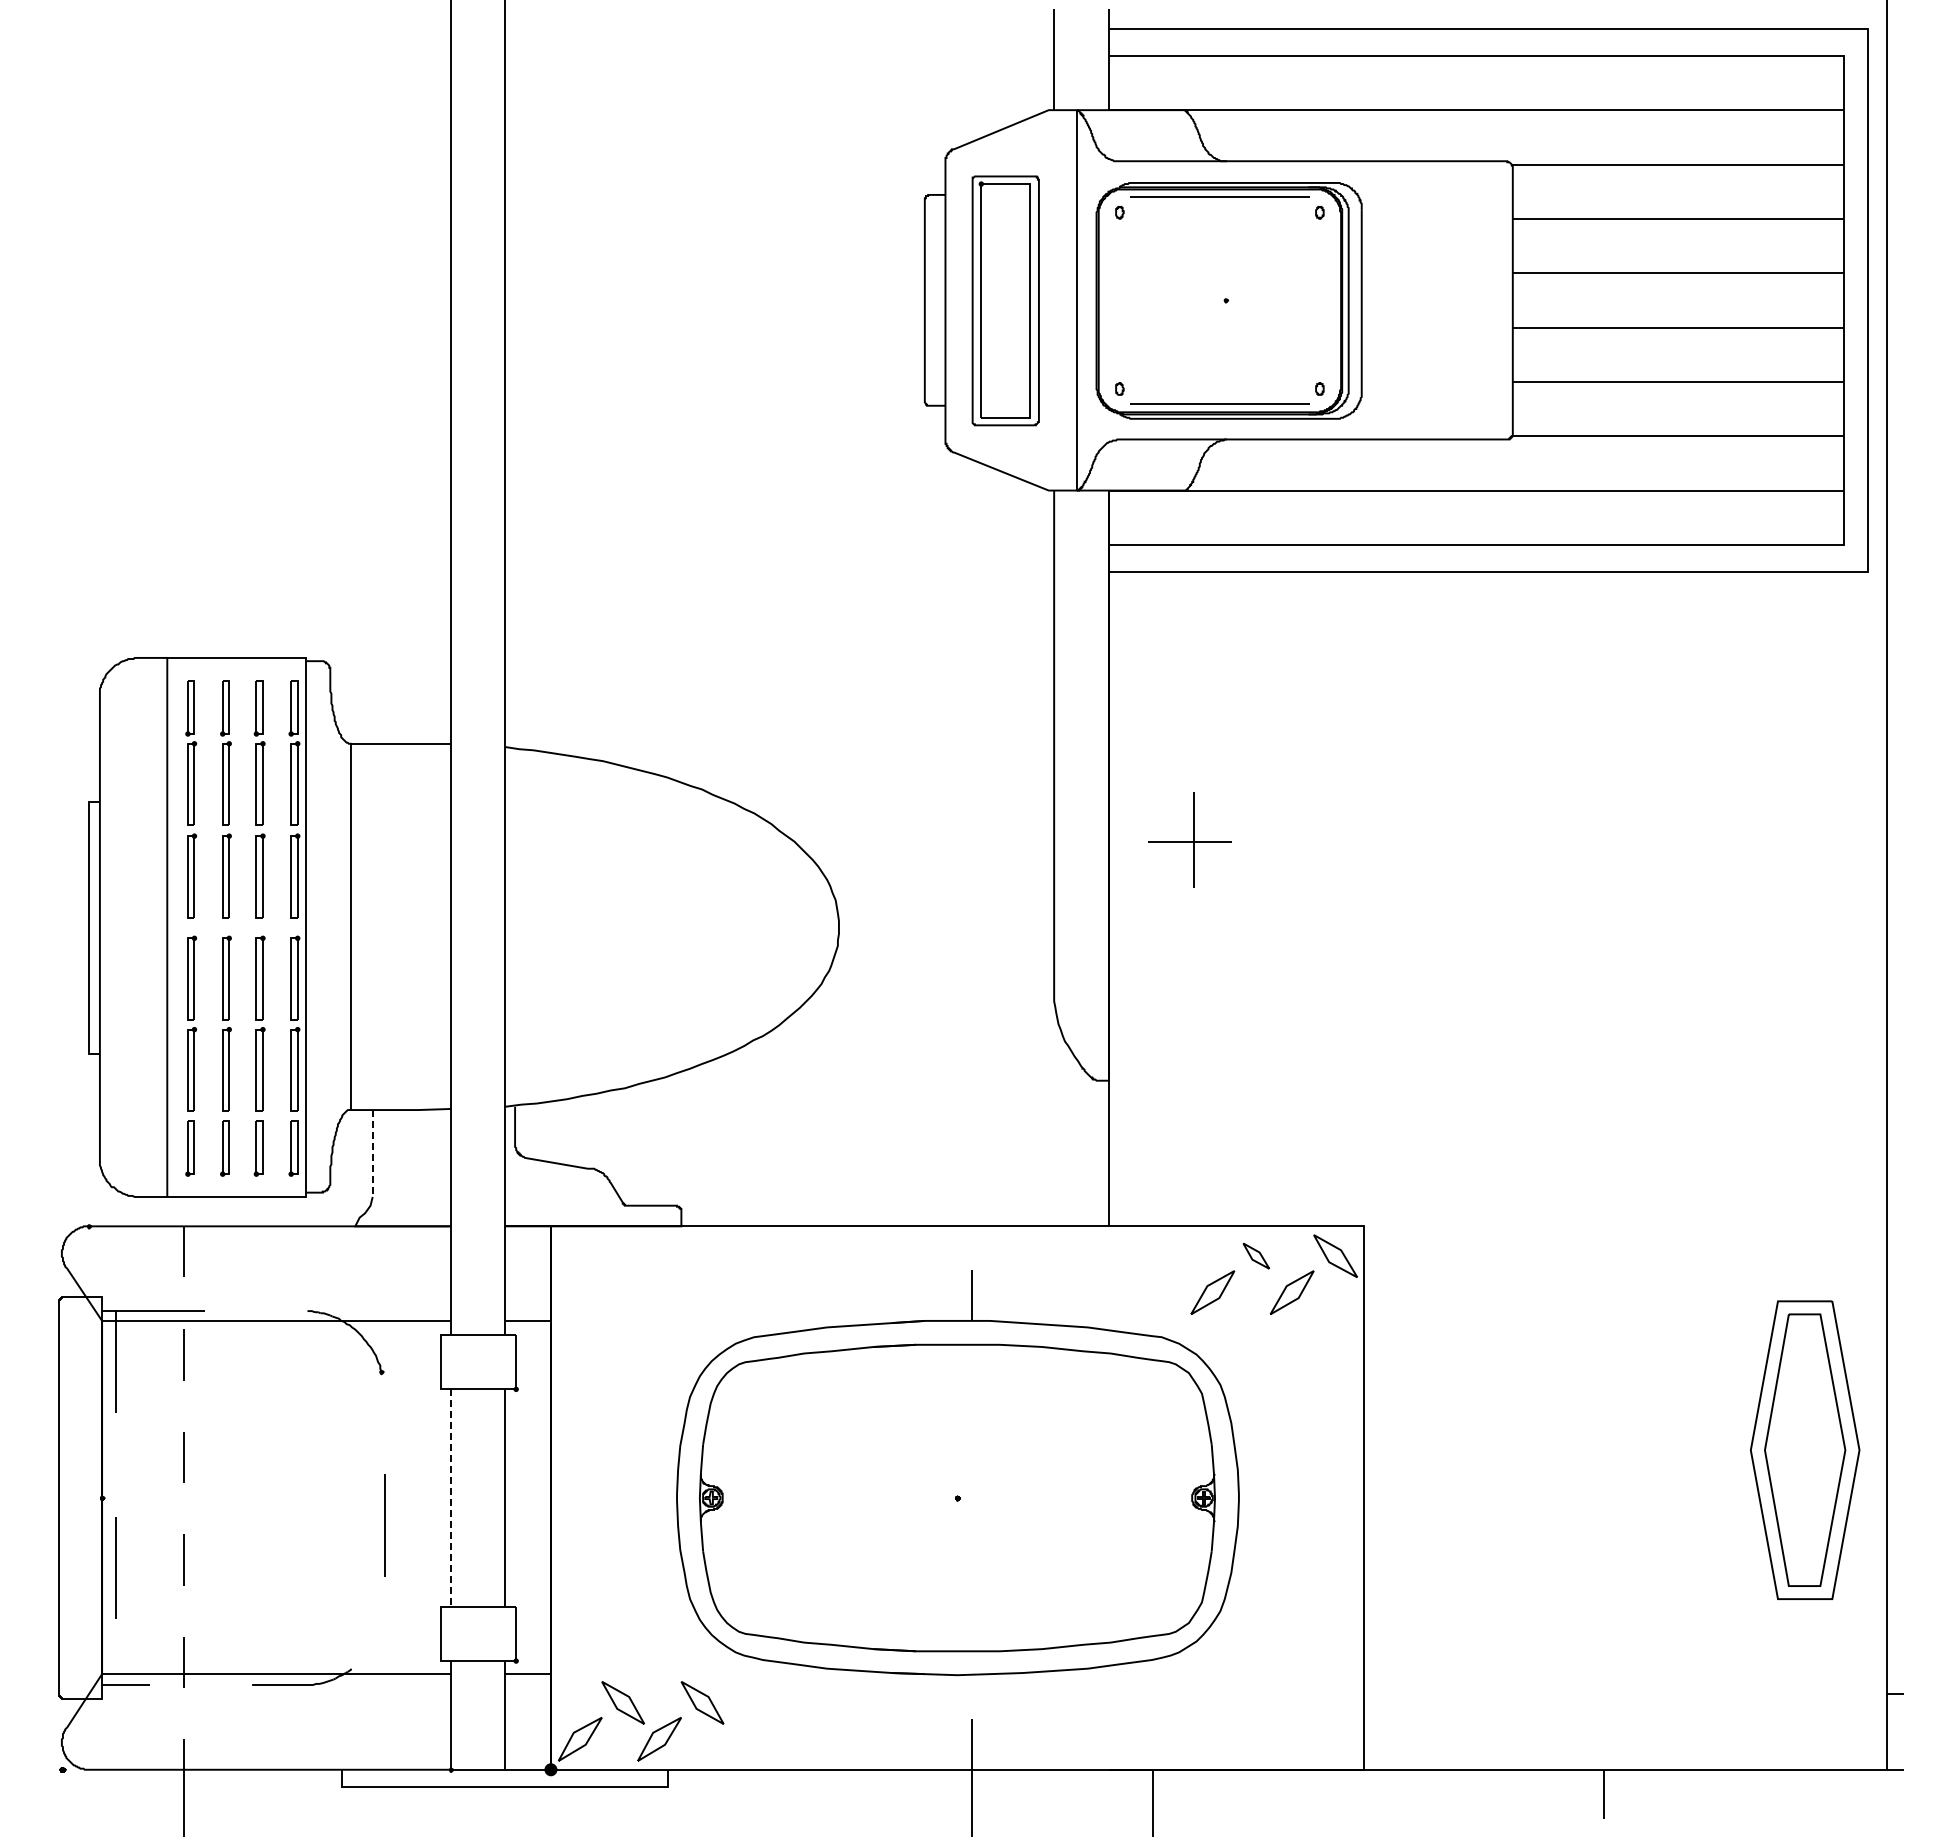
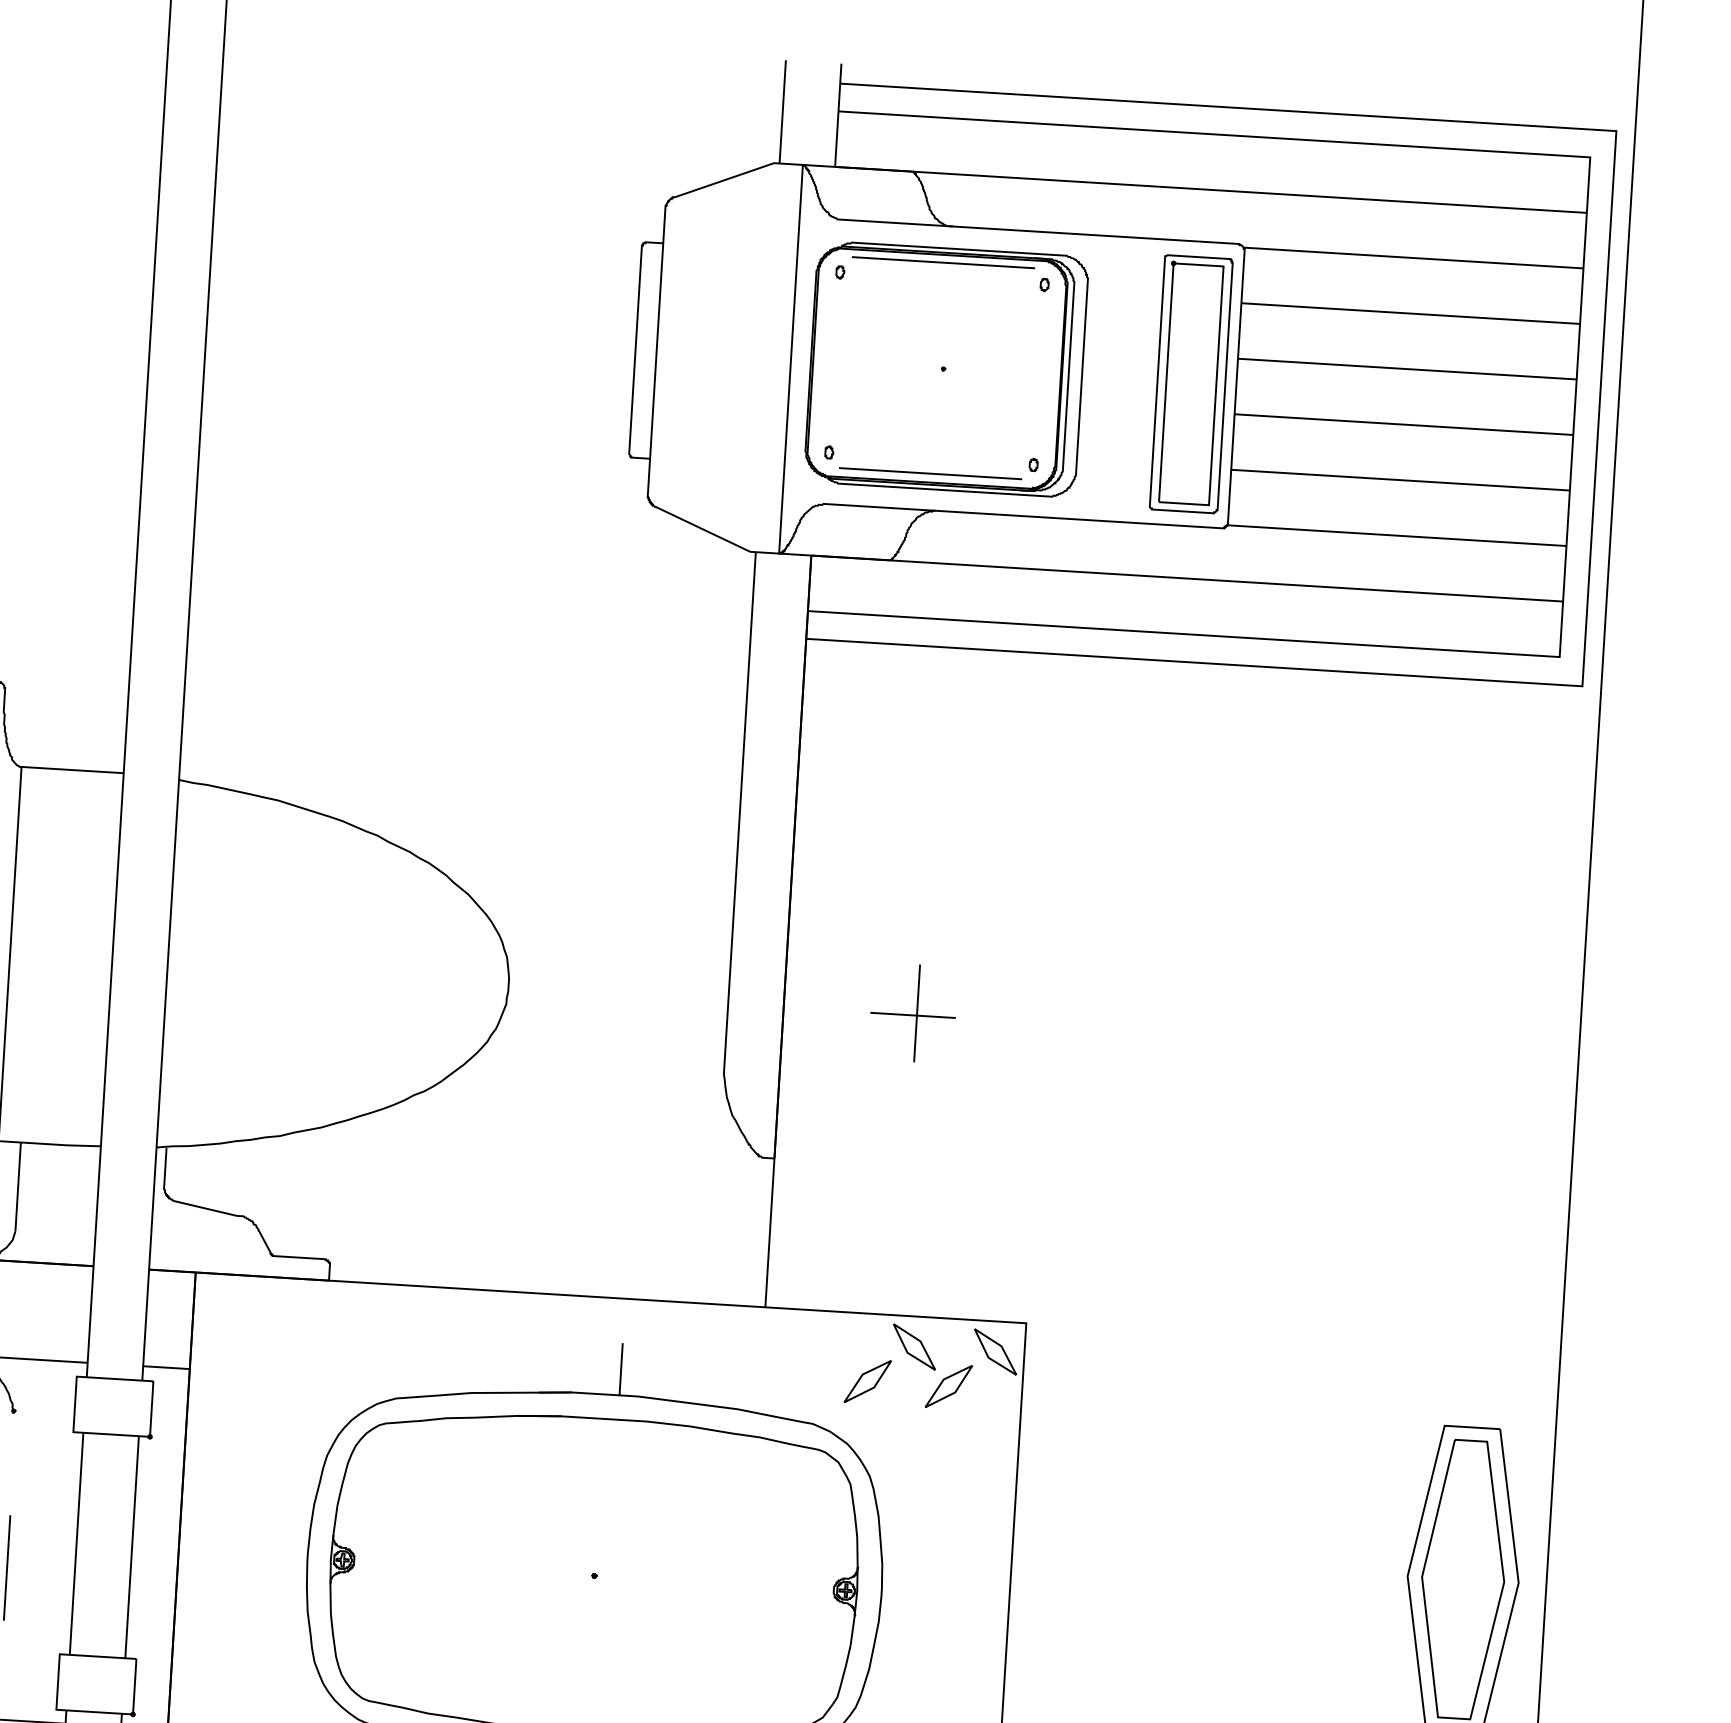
part: (1005, 300) -> (1191, 383), moved
part: (1189, 839) -> (912, 1012), moved
line: (372, 1154) -> (17, 1187), dashed -> solid
part: (1256, 1255) -> (914, 1346), size x1.67
line: (450, 1498) -> (76, 1544), dashed -> solid

